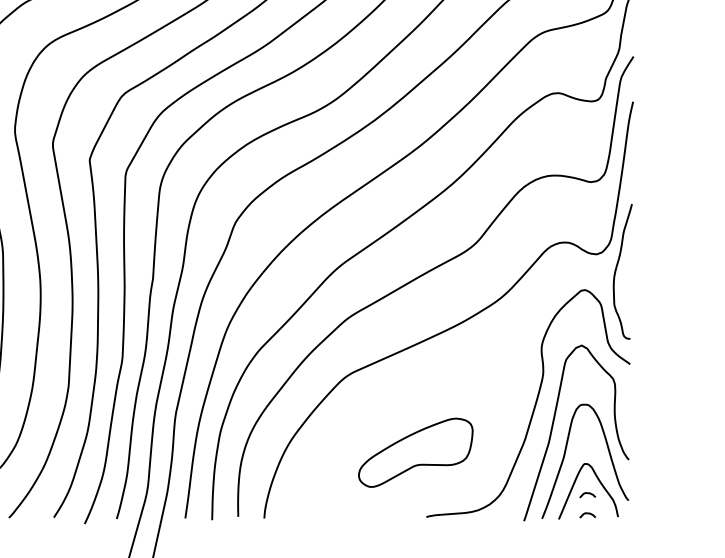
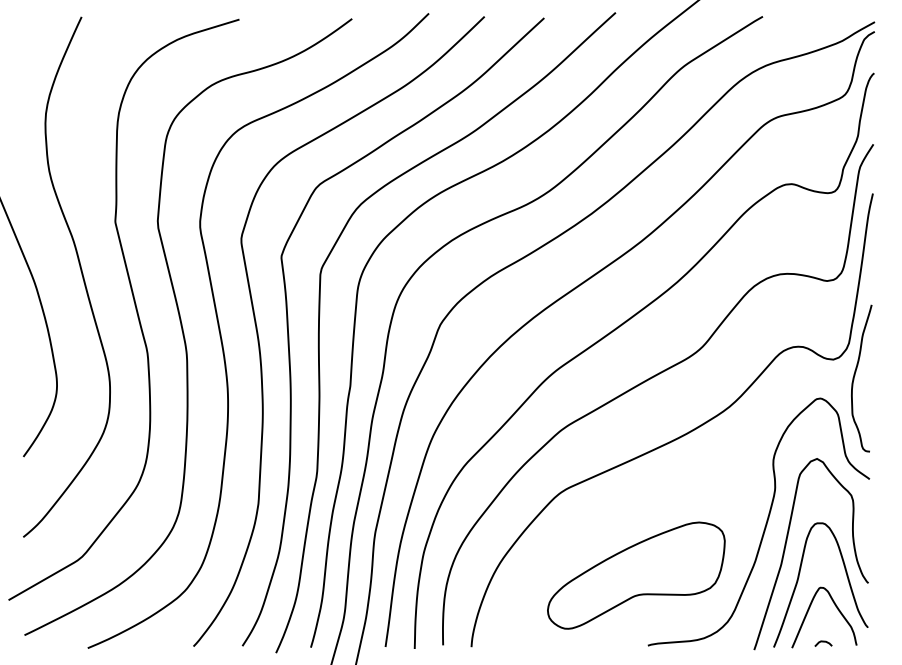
part: (415, 452) -> (636, 575), size x1.43
curve: (587, 494) -> (823, 620), removed

